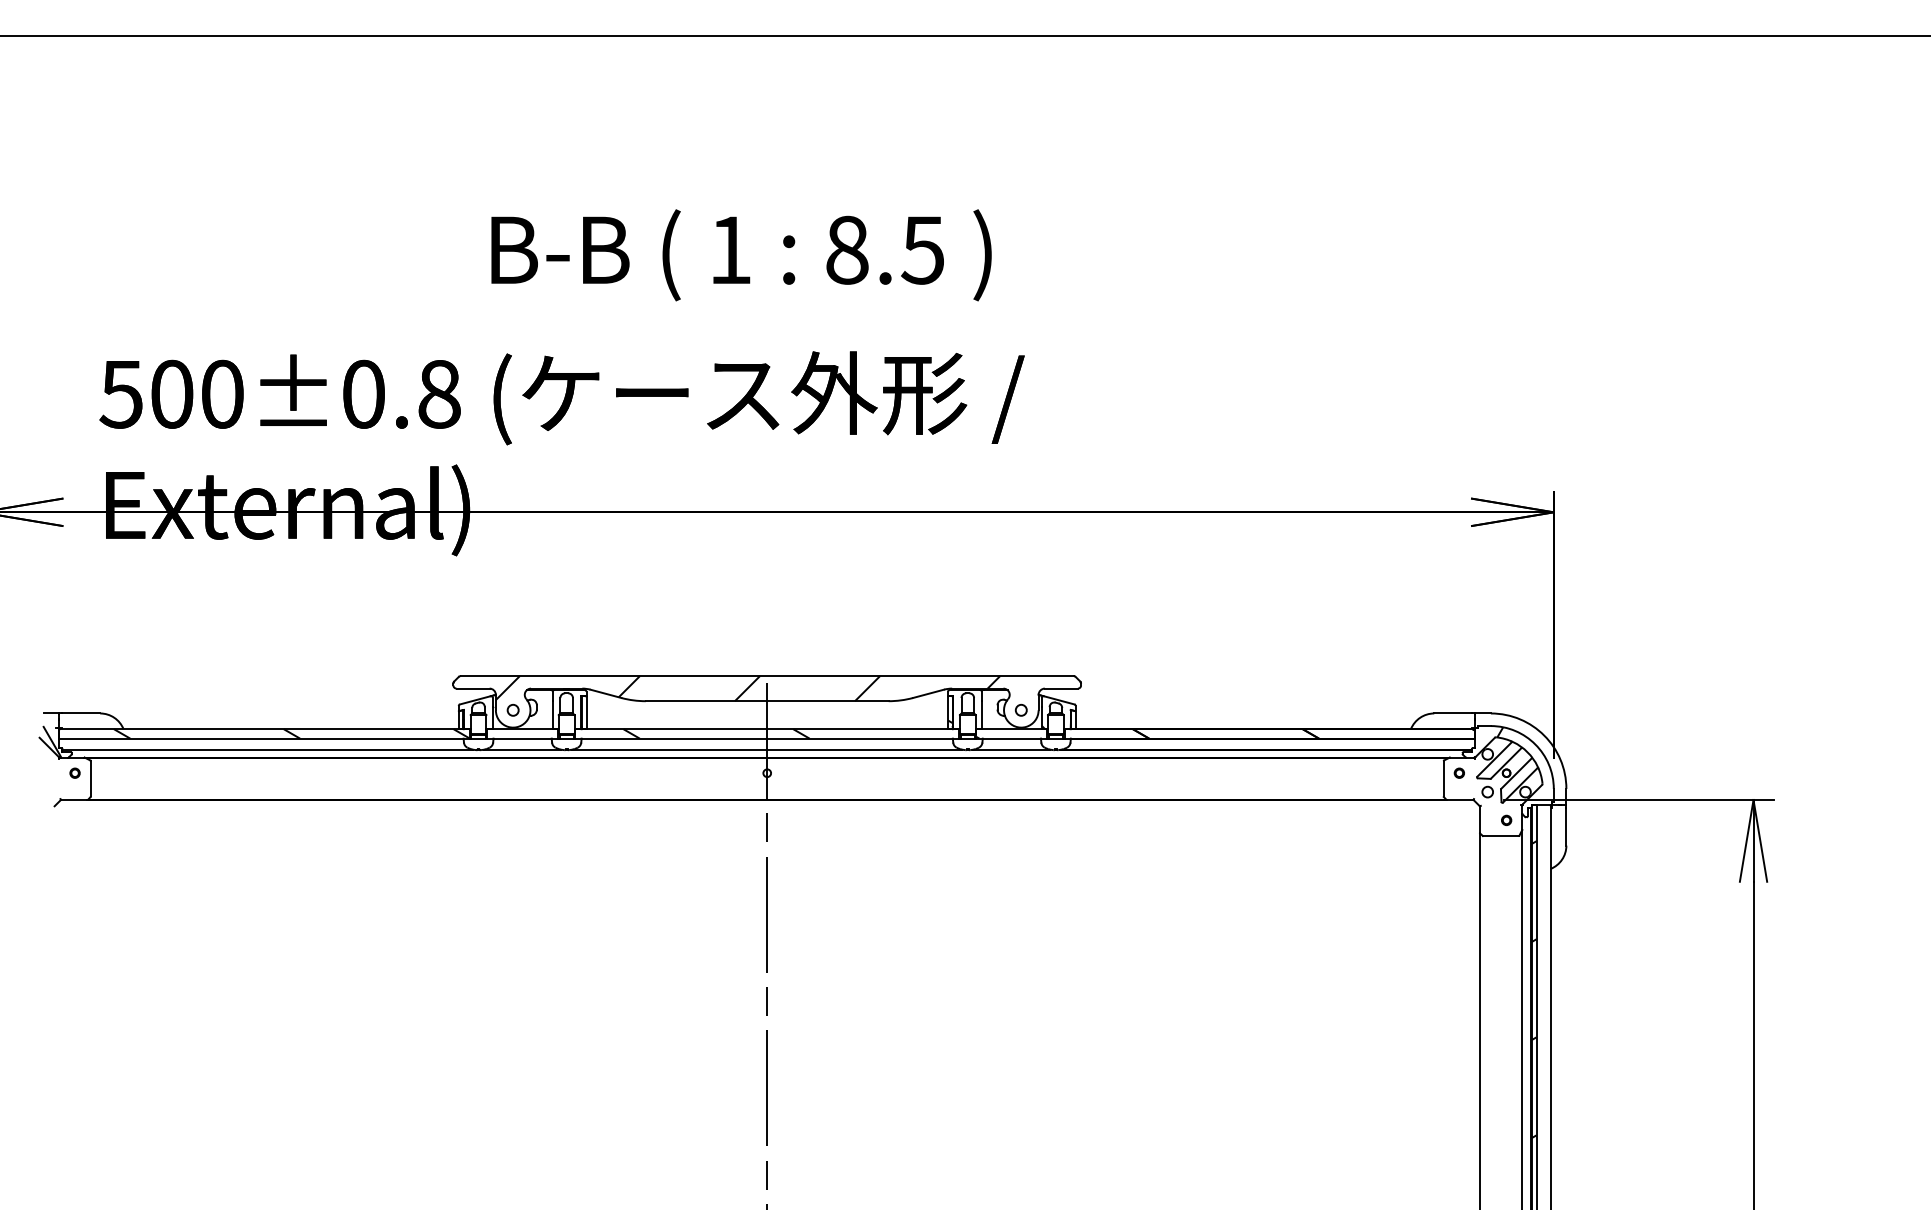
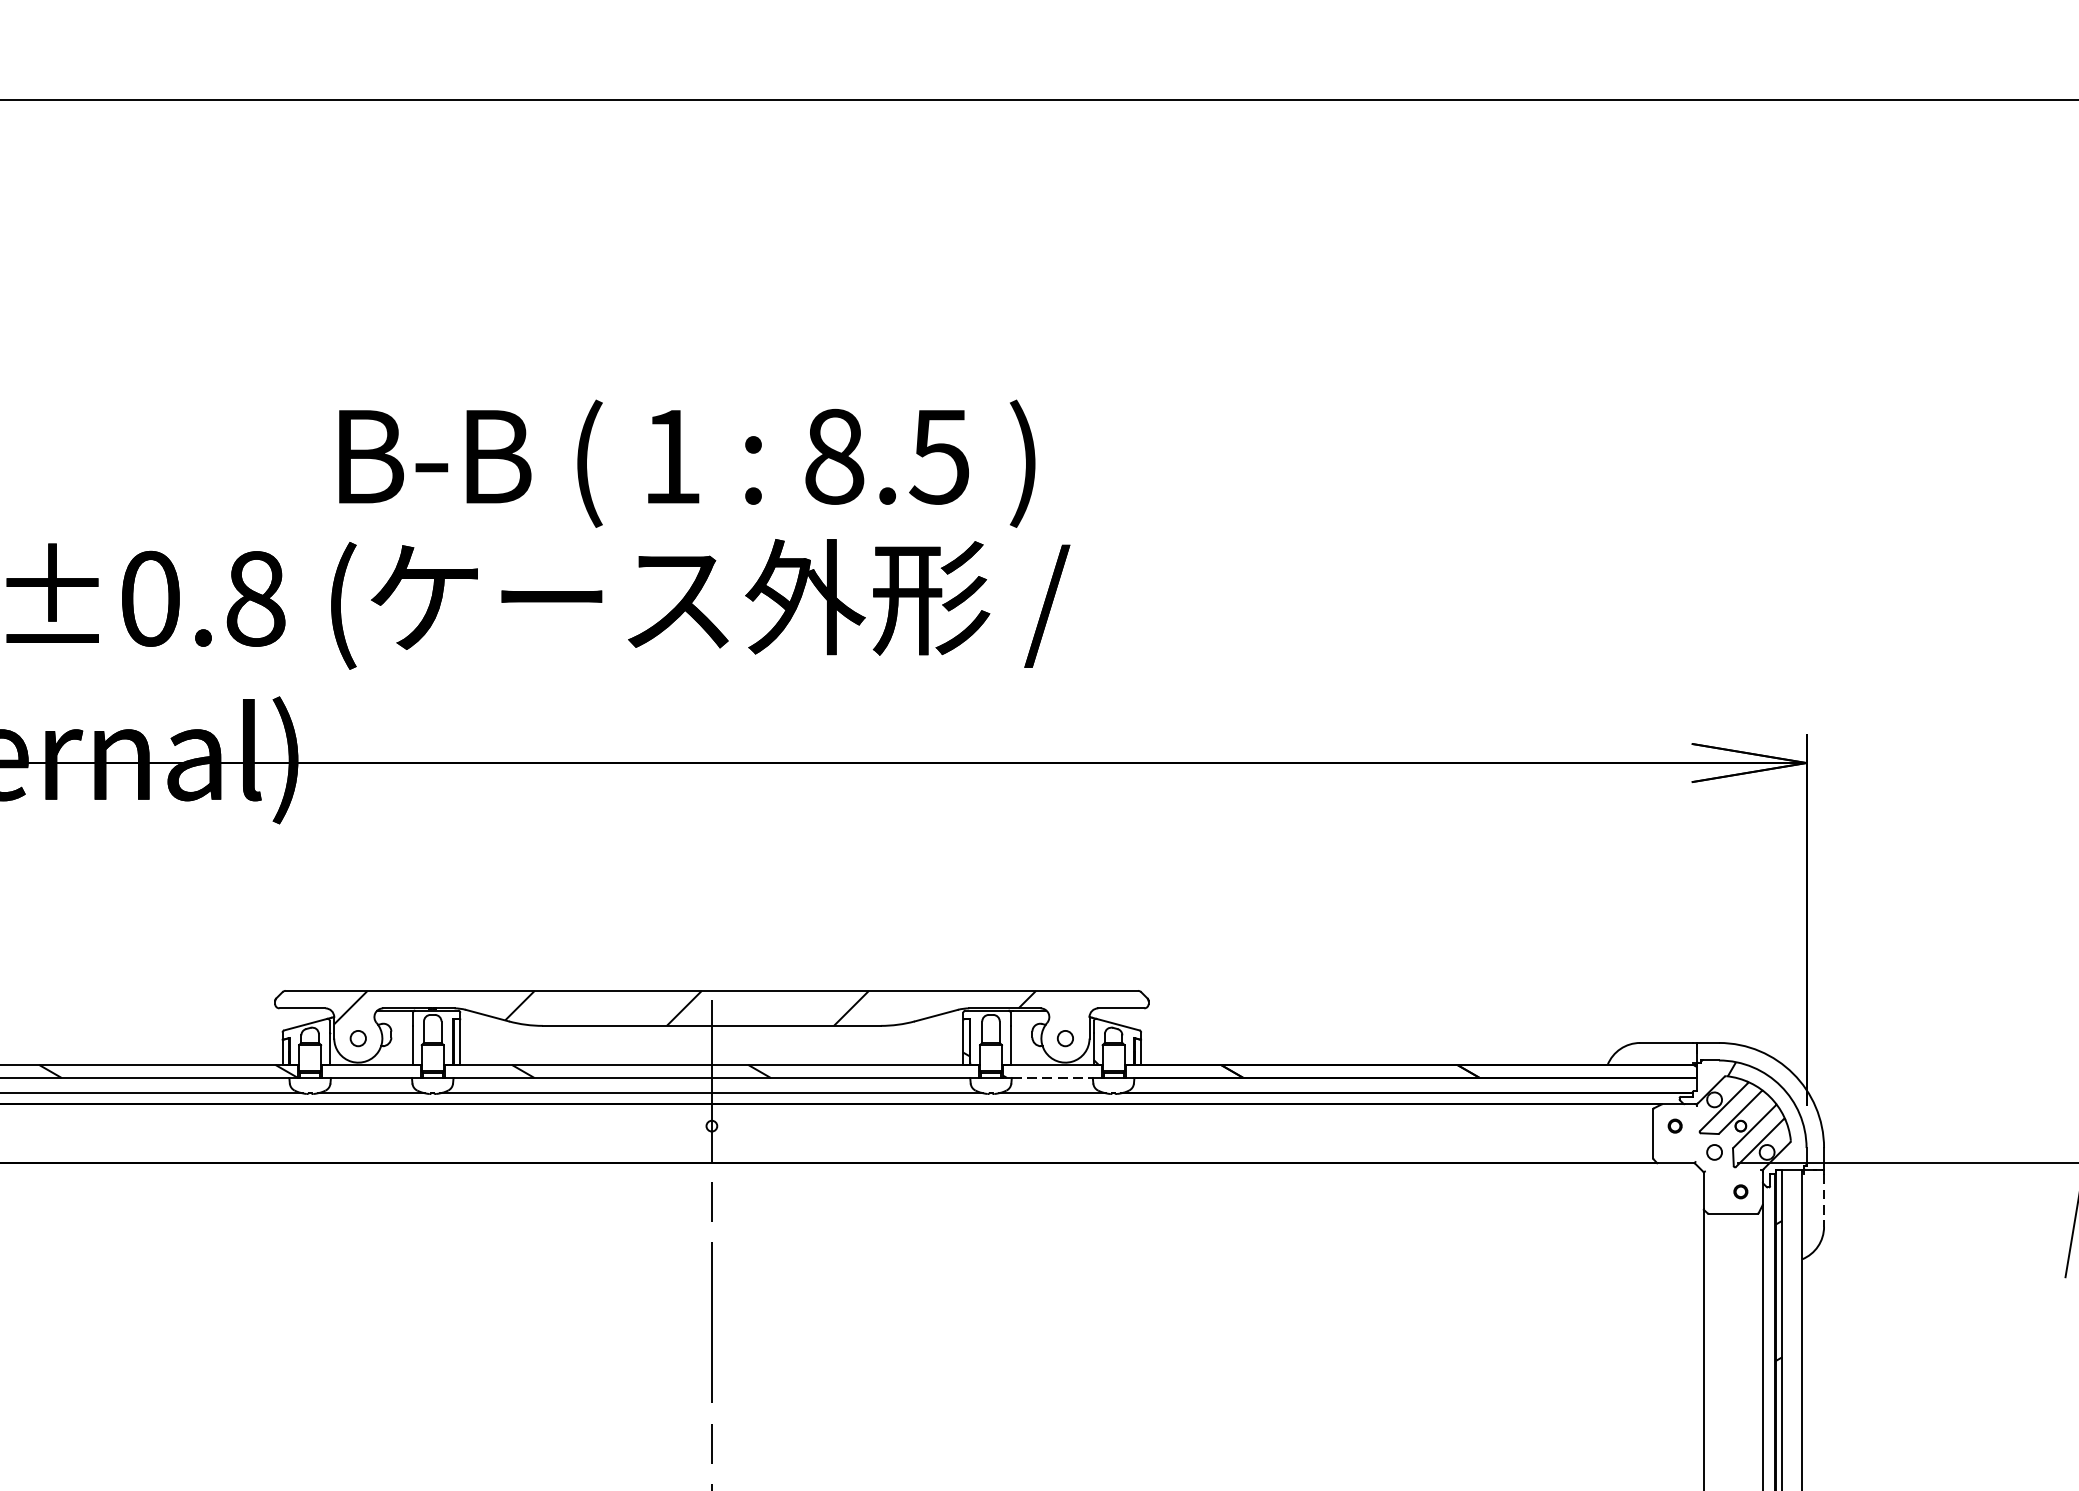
text: (741, 255) -> (687, 464), moved
line: (1012, 738) -> (1053, 1077), solid -> dashed
line: (1566, 826) -> (1824, 1200), solid -> dashed

